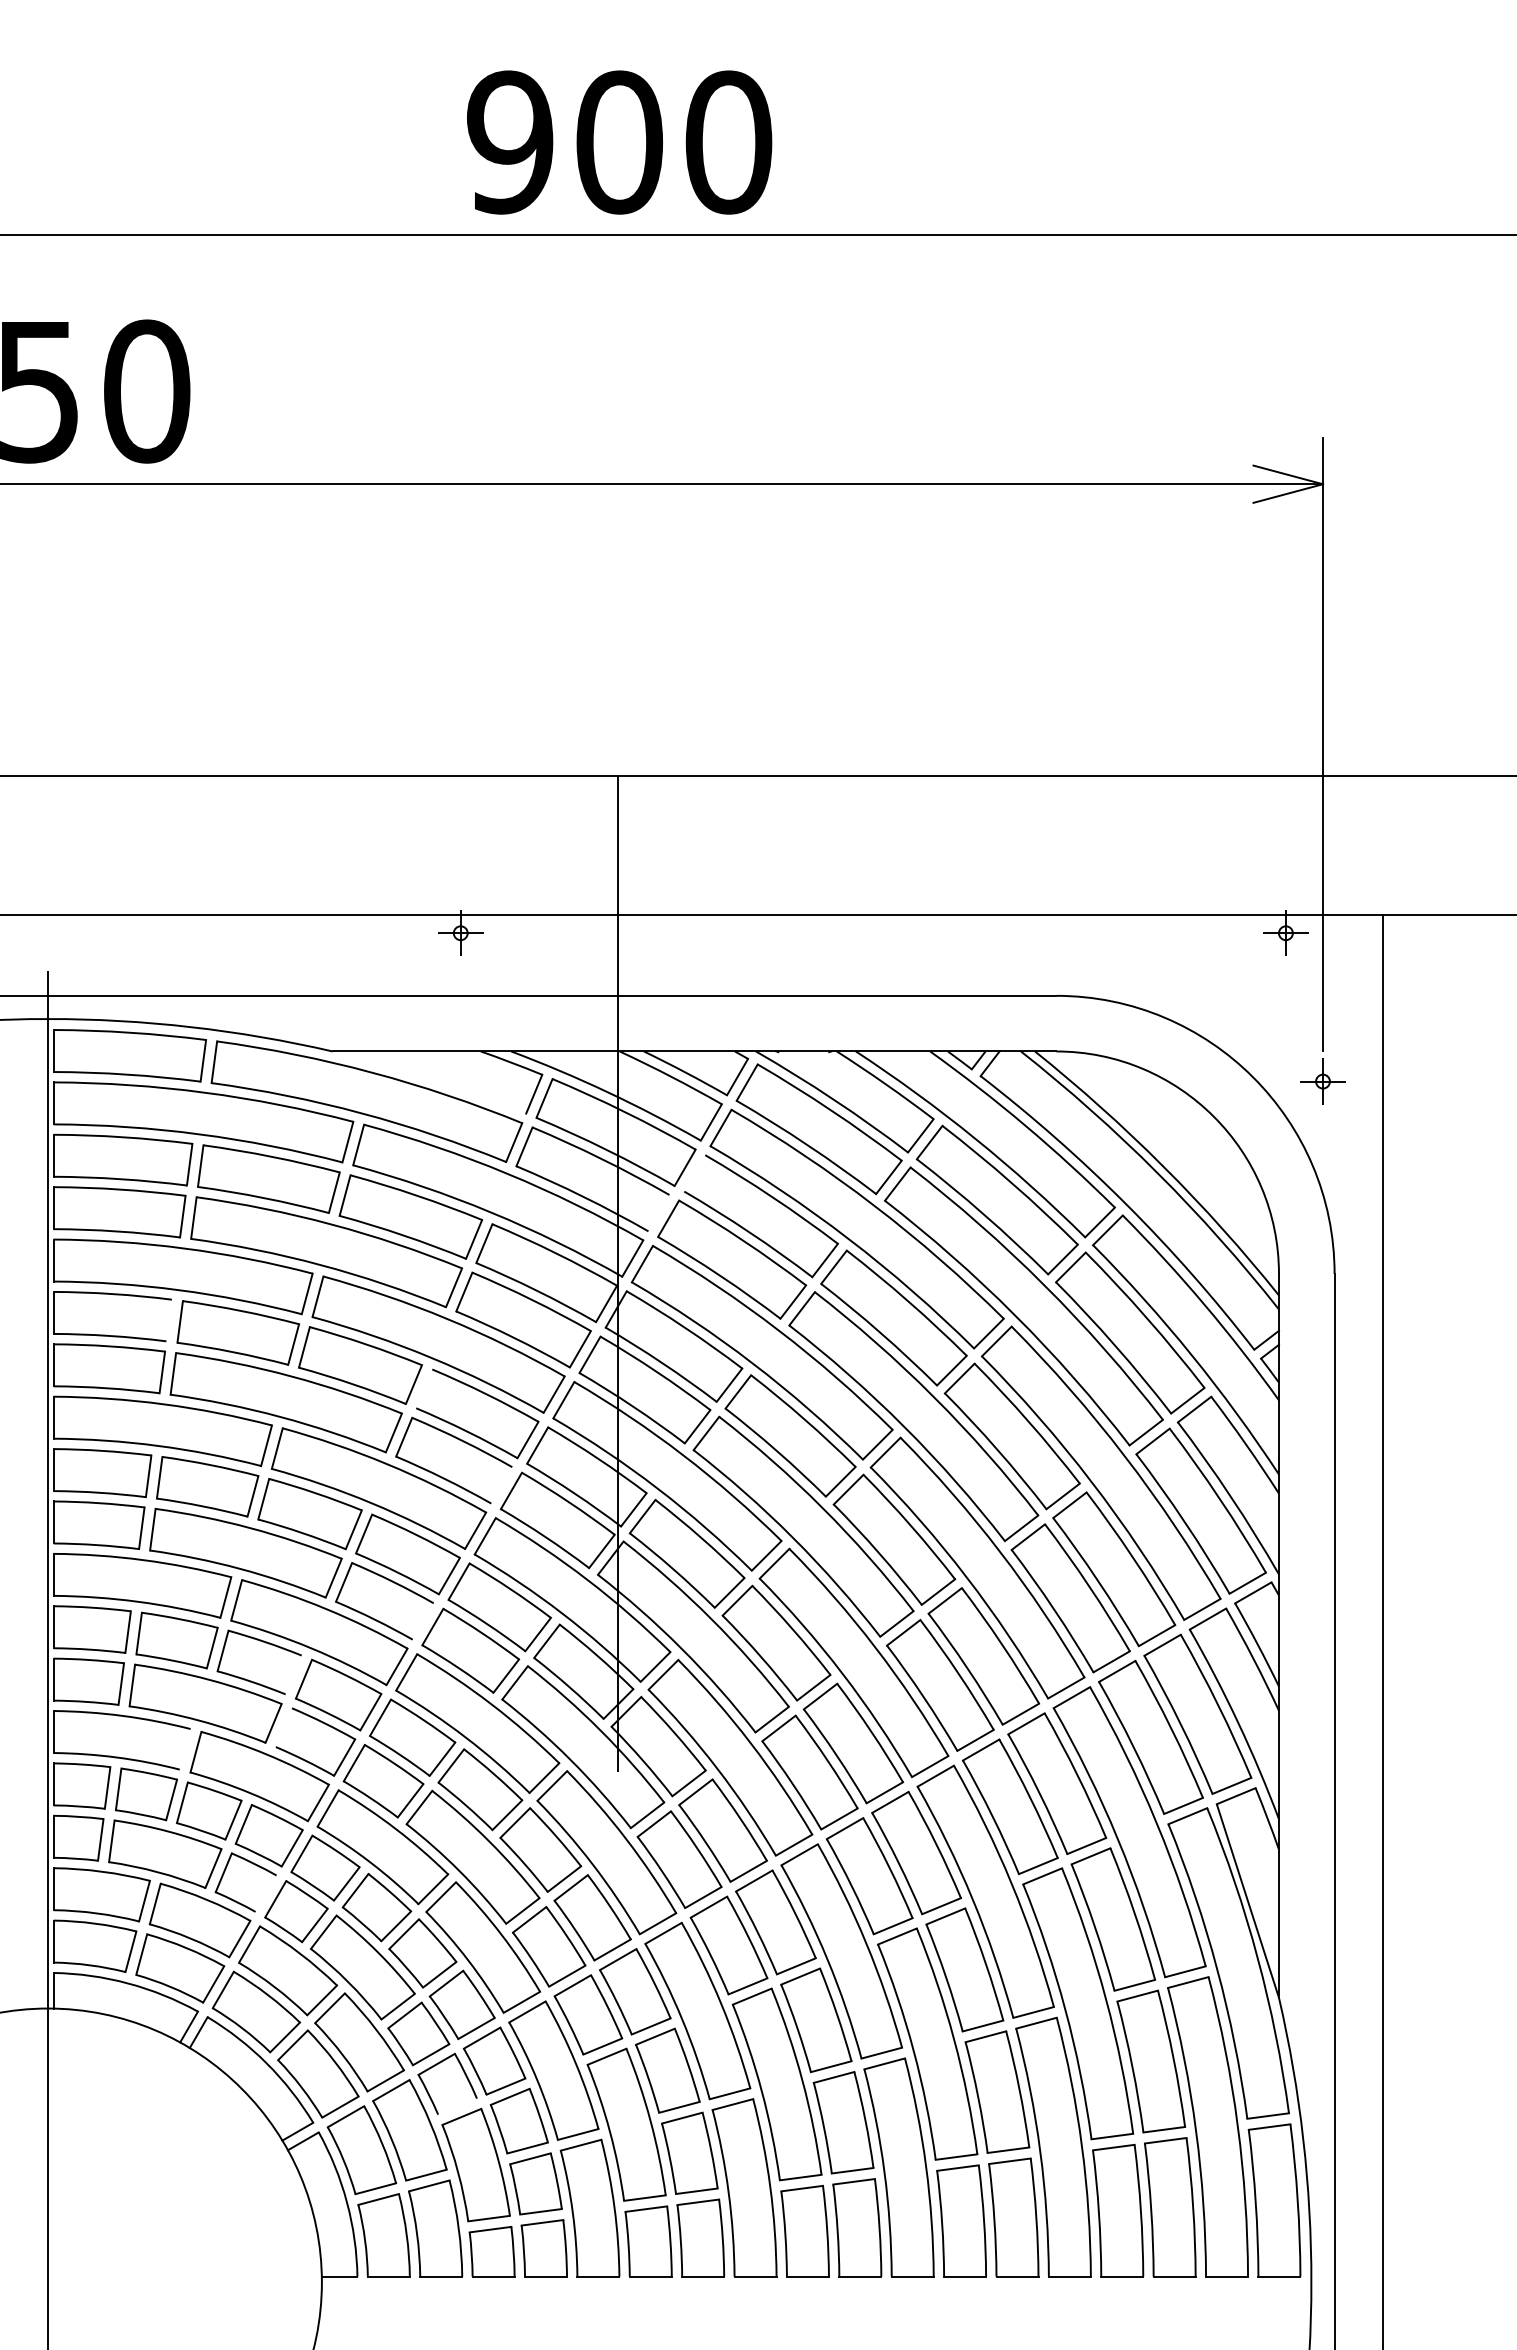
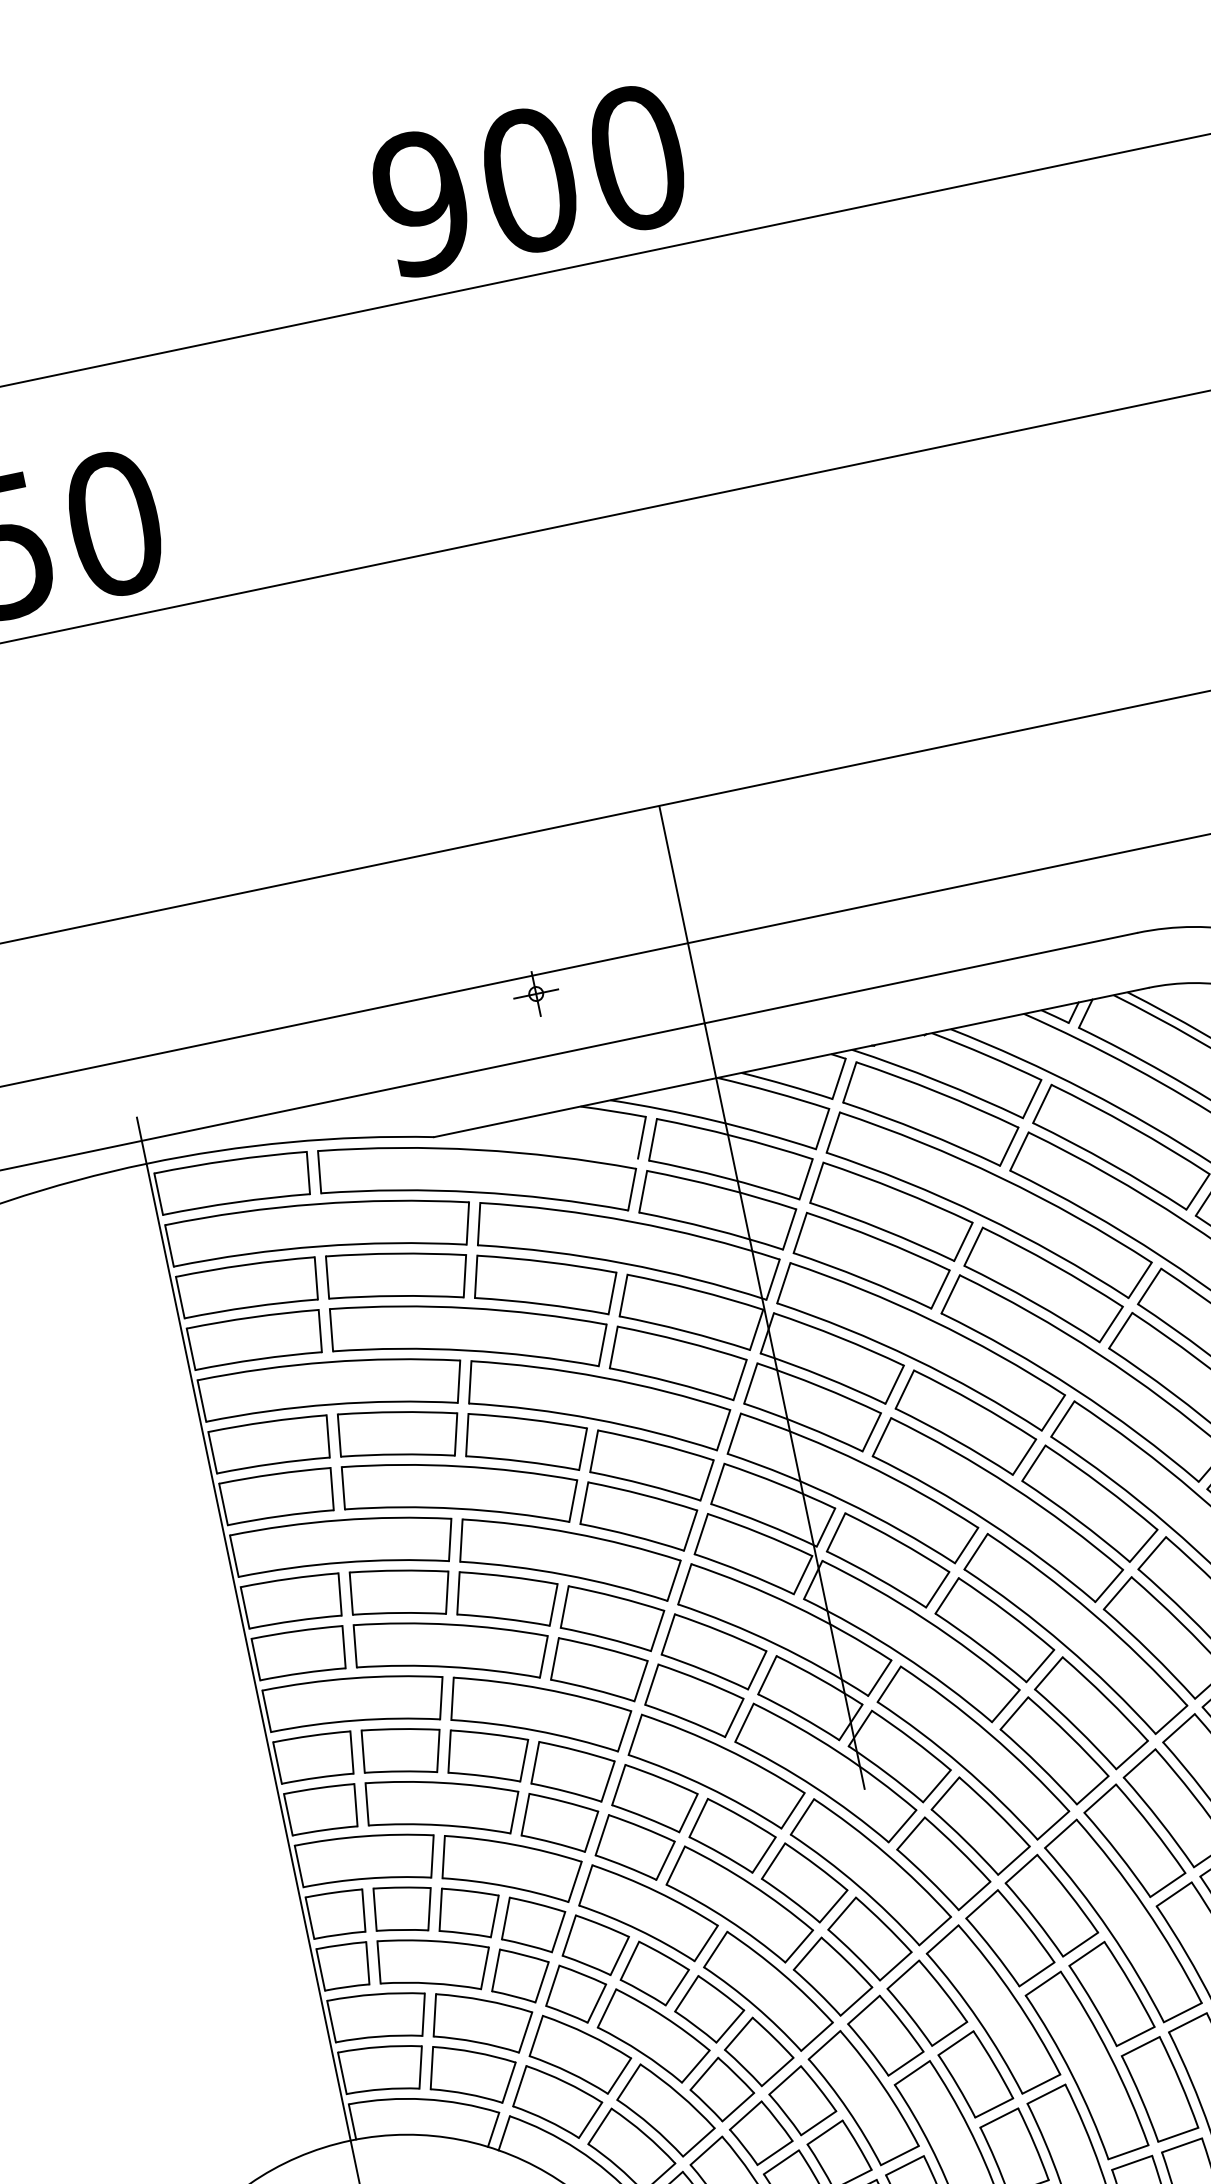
line: (694, 1173) -> (816, 1182), added
line: (658, 1213) -> (789, 1229), added
line: (168, 1320) -> (327, 1436), added
line: (424, 1388) -> (594, 1450), added
line: (501, 1485) -> (690, 1530), added
line: (422, 1621) -> (640, 1681), added
line: (293, 1674) -> (523, 1760), added
line: (283, 1727) -> (525, 1814), added
line: (184, 1749) -> (431, 1856), added
line: (265, 1893) -> (541, 1982), added
line: (457, 2106) -> (774, 2152), added

